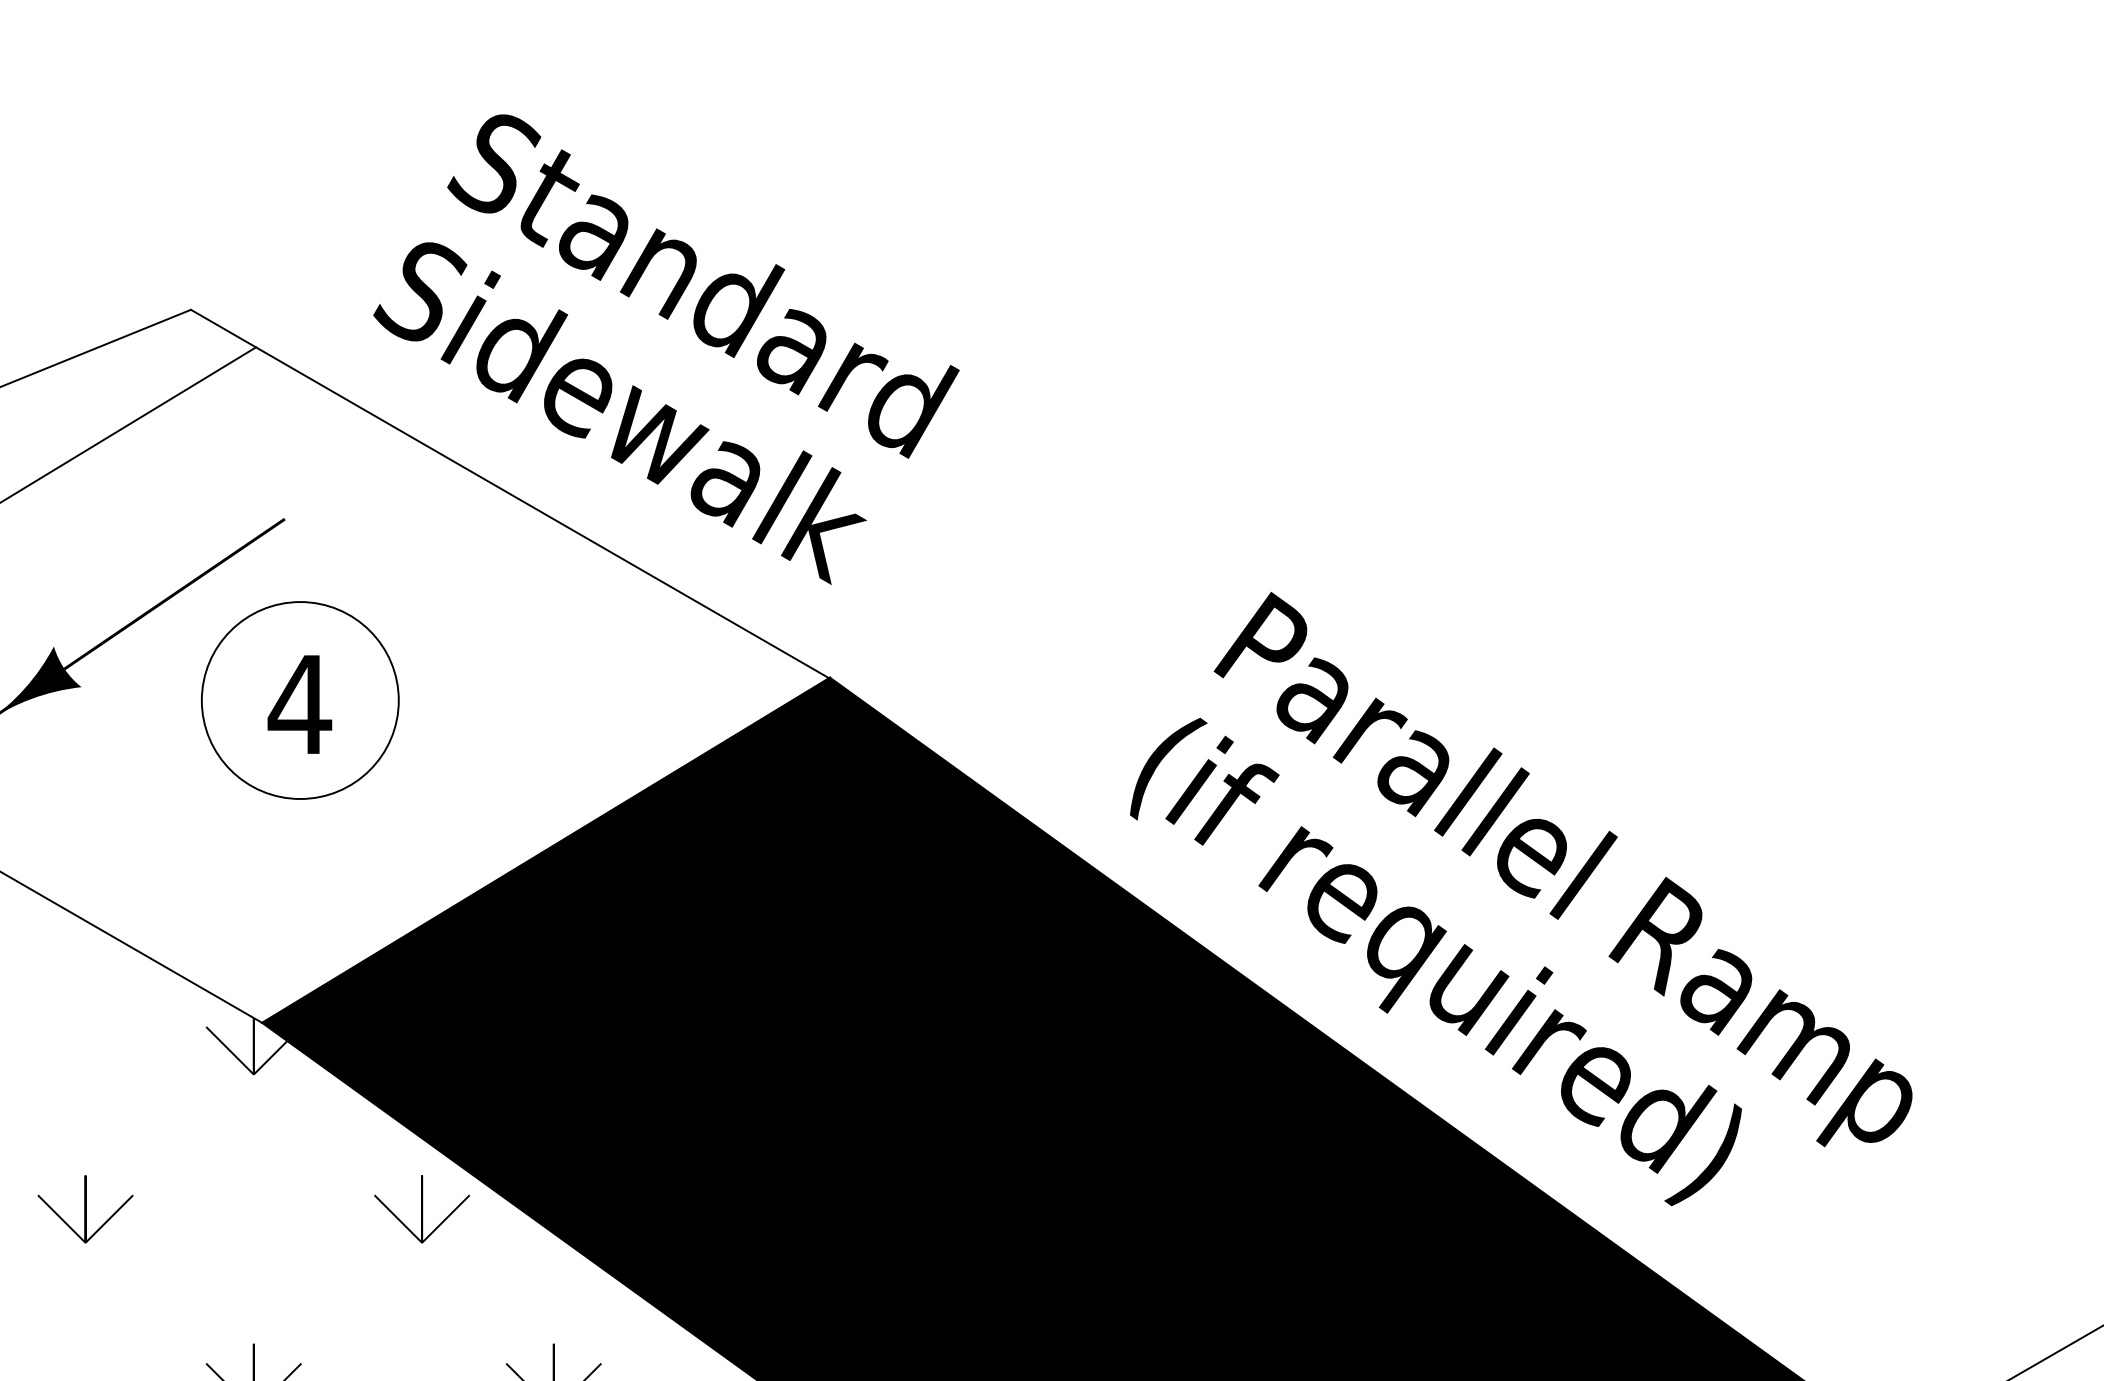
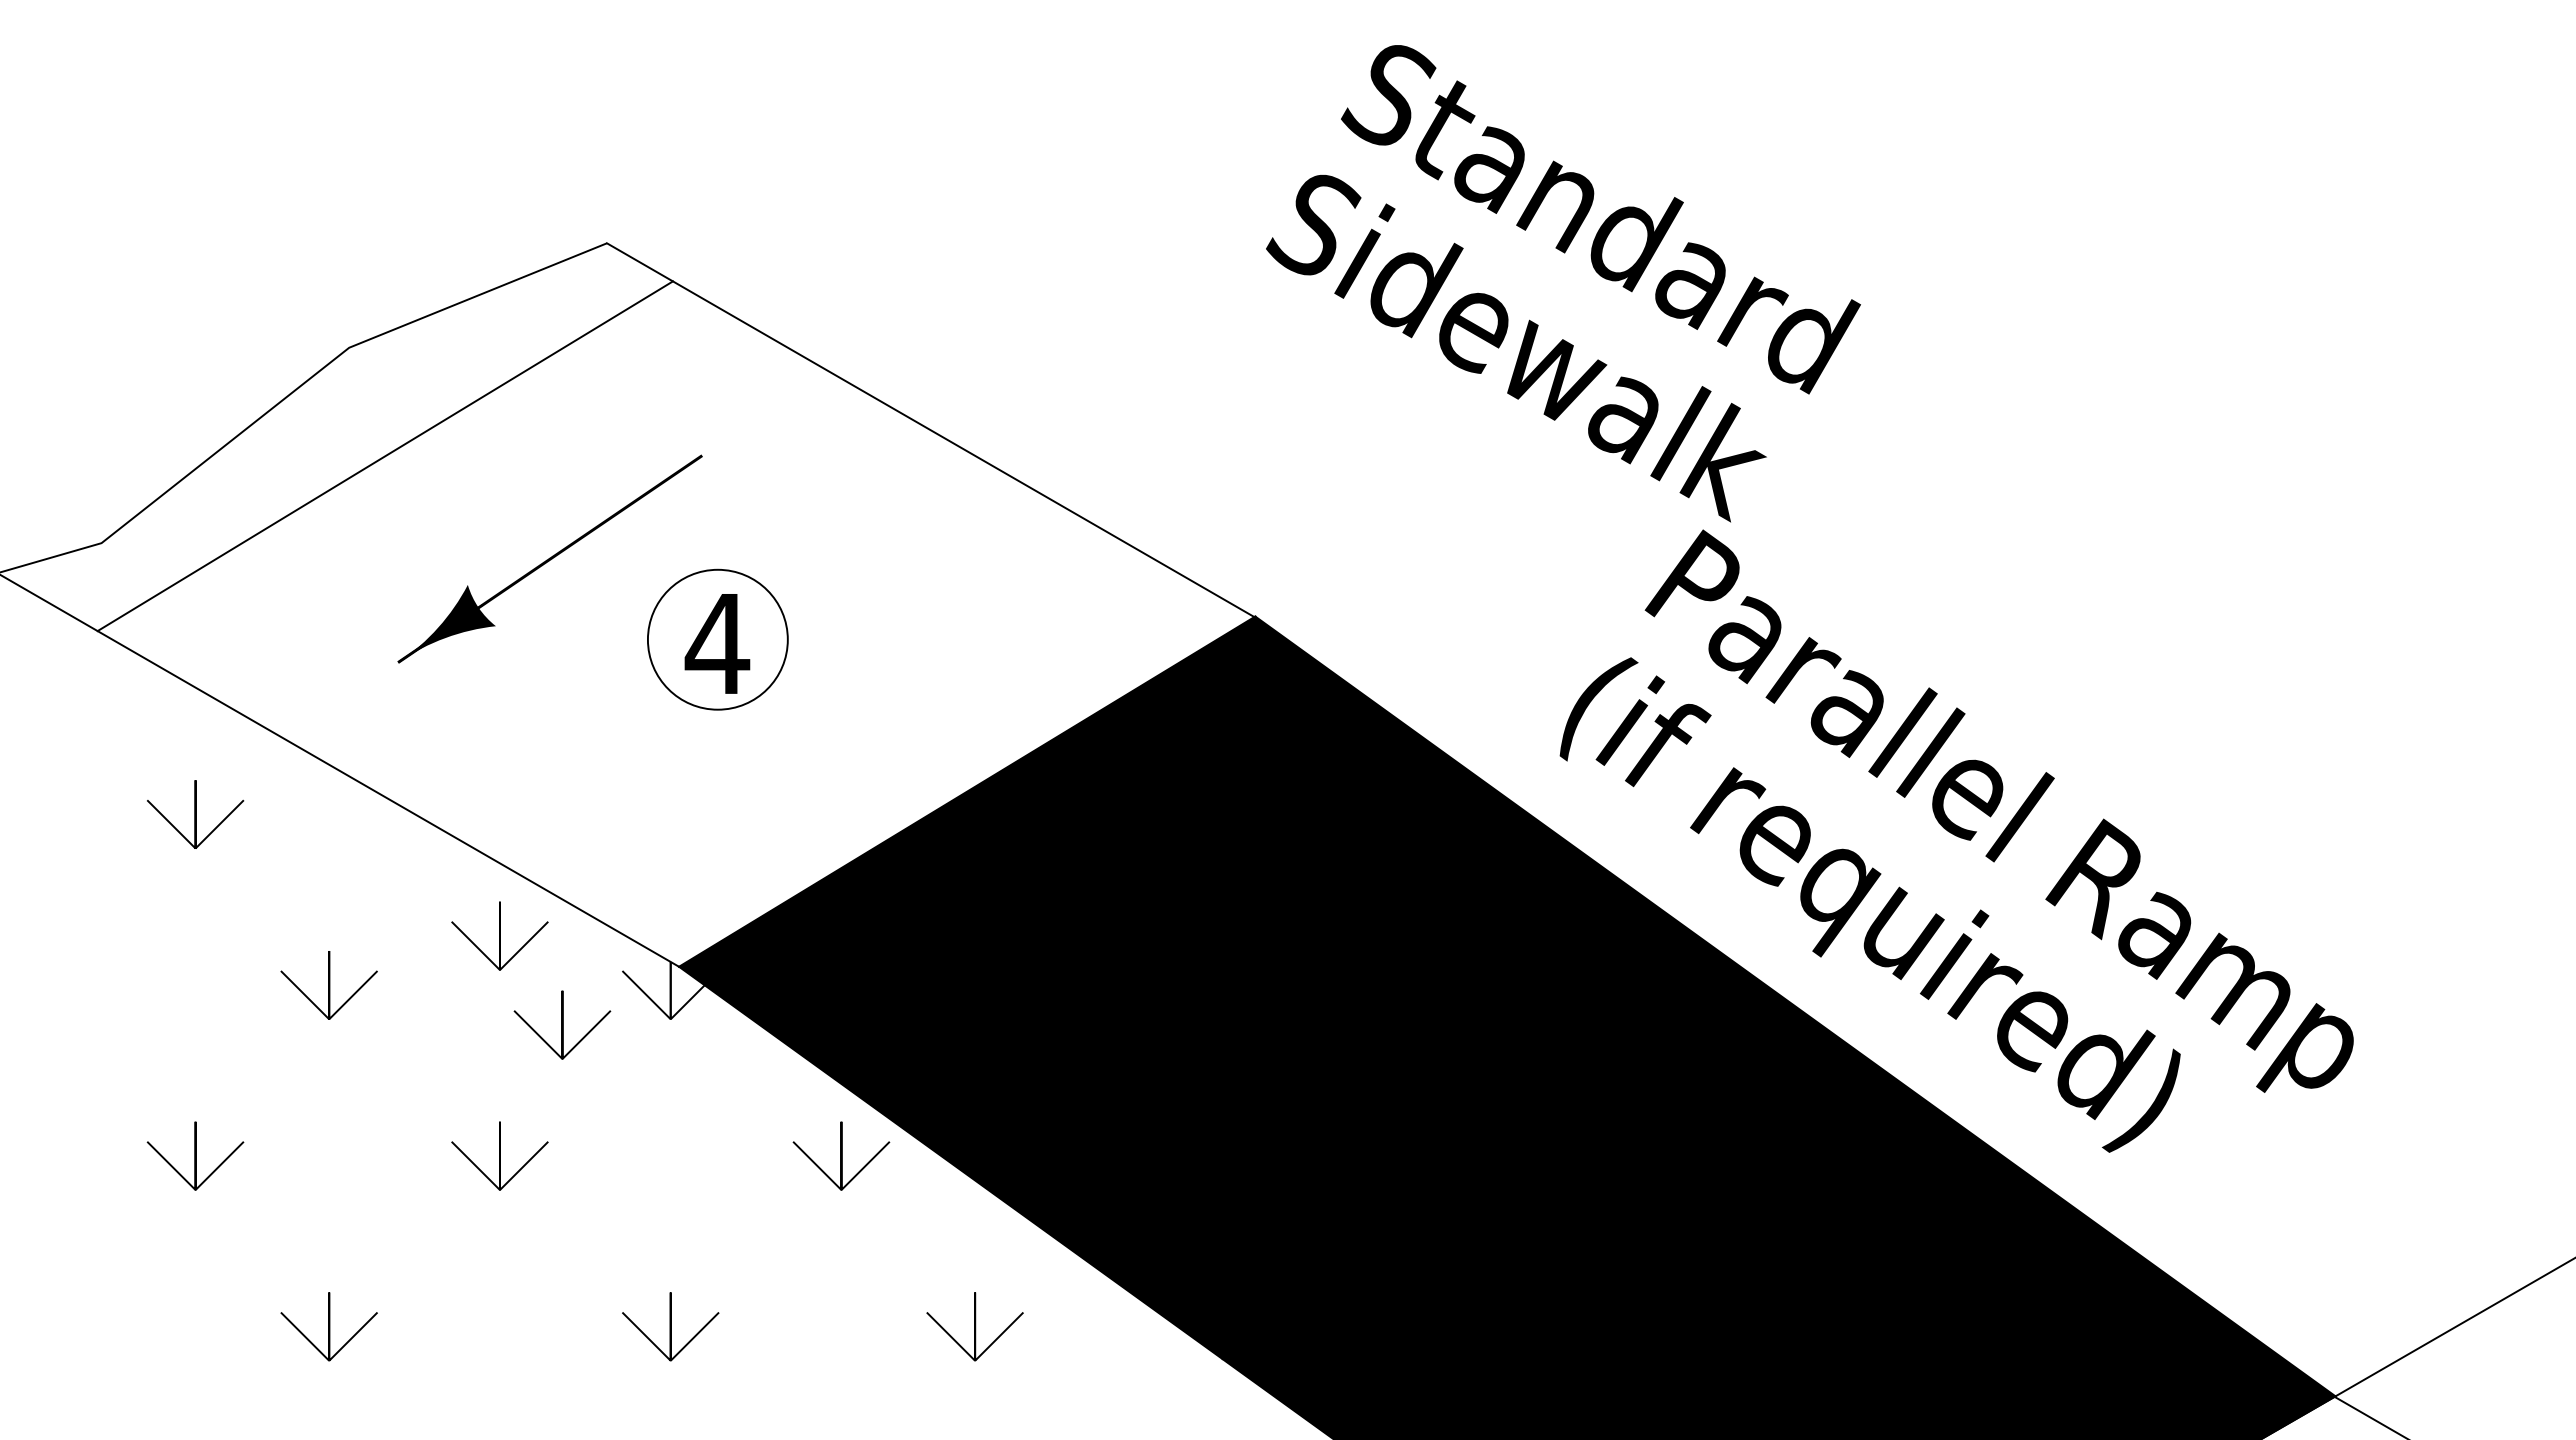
text: (666, 349) -> (1563, 283), moved
circle: (299, 700) -> (717, 639), size x0.7
line: (85, 991) -> (499, 935), added
line: (147, 1079) -> (562, 1024), added

